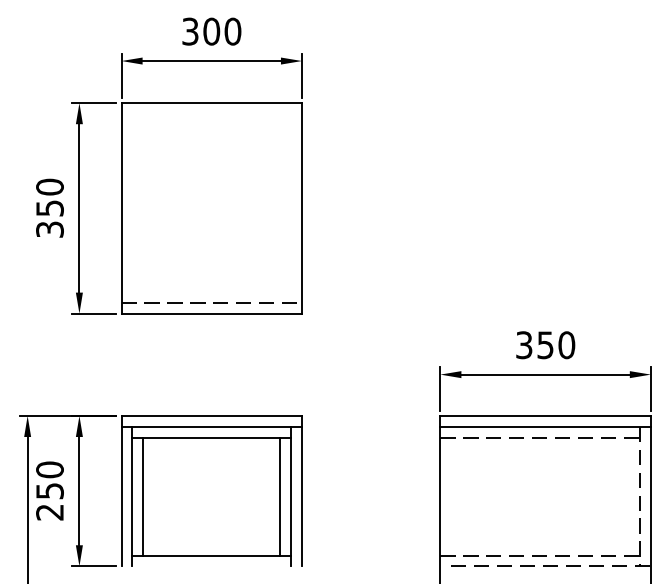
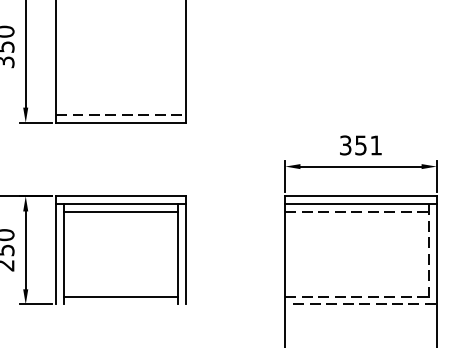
text: (566, 345) -> (376, 145), 350 -> 351
line: (143, 496) -> (71, 254), removed
line: (280, 496) -> (170, 254), removed

